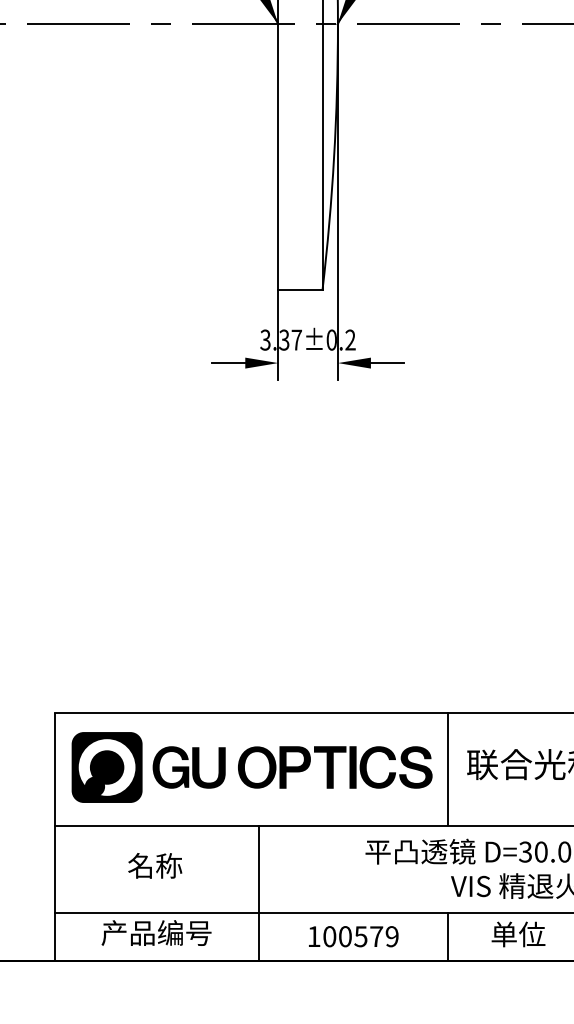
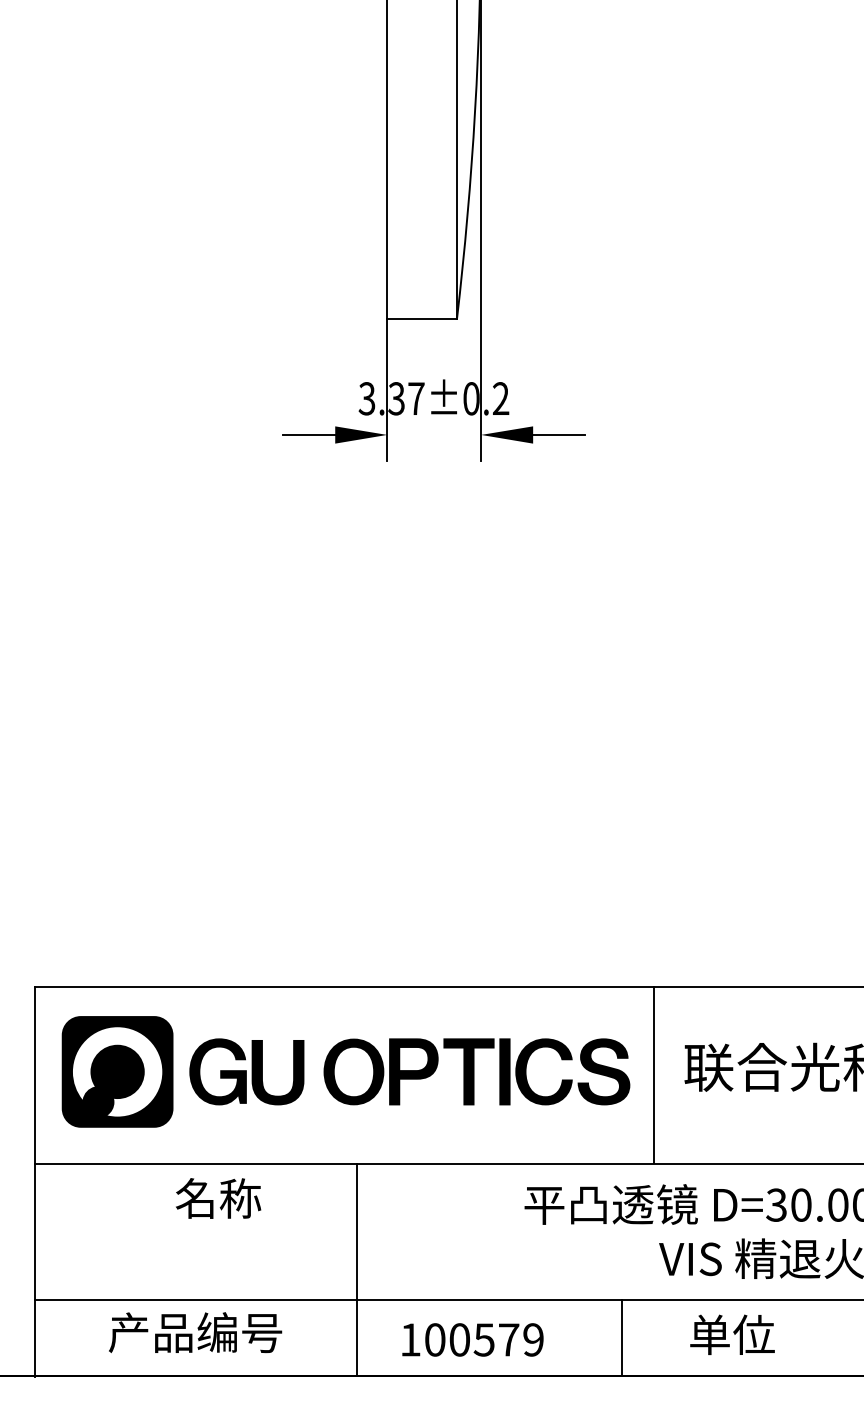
text: (155, 865) -> (219, 1197), moved
text: (518, 934) -> (732, 1334), moved
text: (353, 936) -> (472, 1339), moved
line: (447, 936) -> (622, 1338), moved

